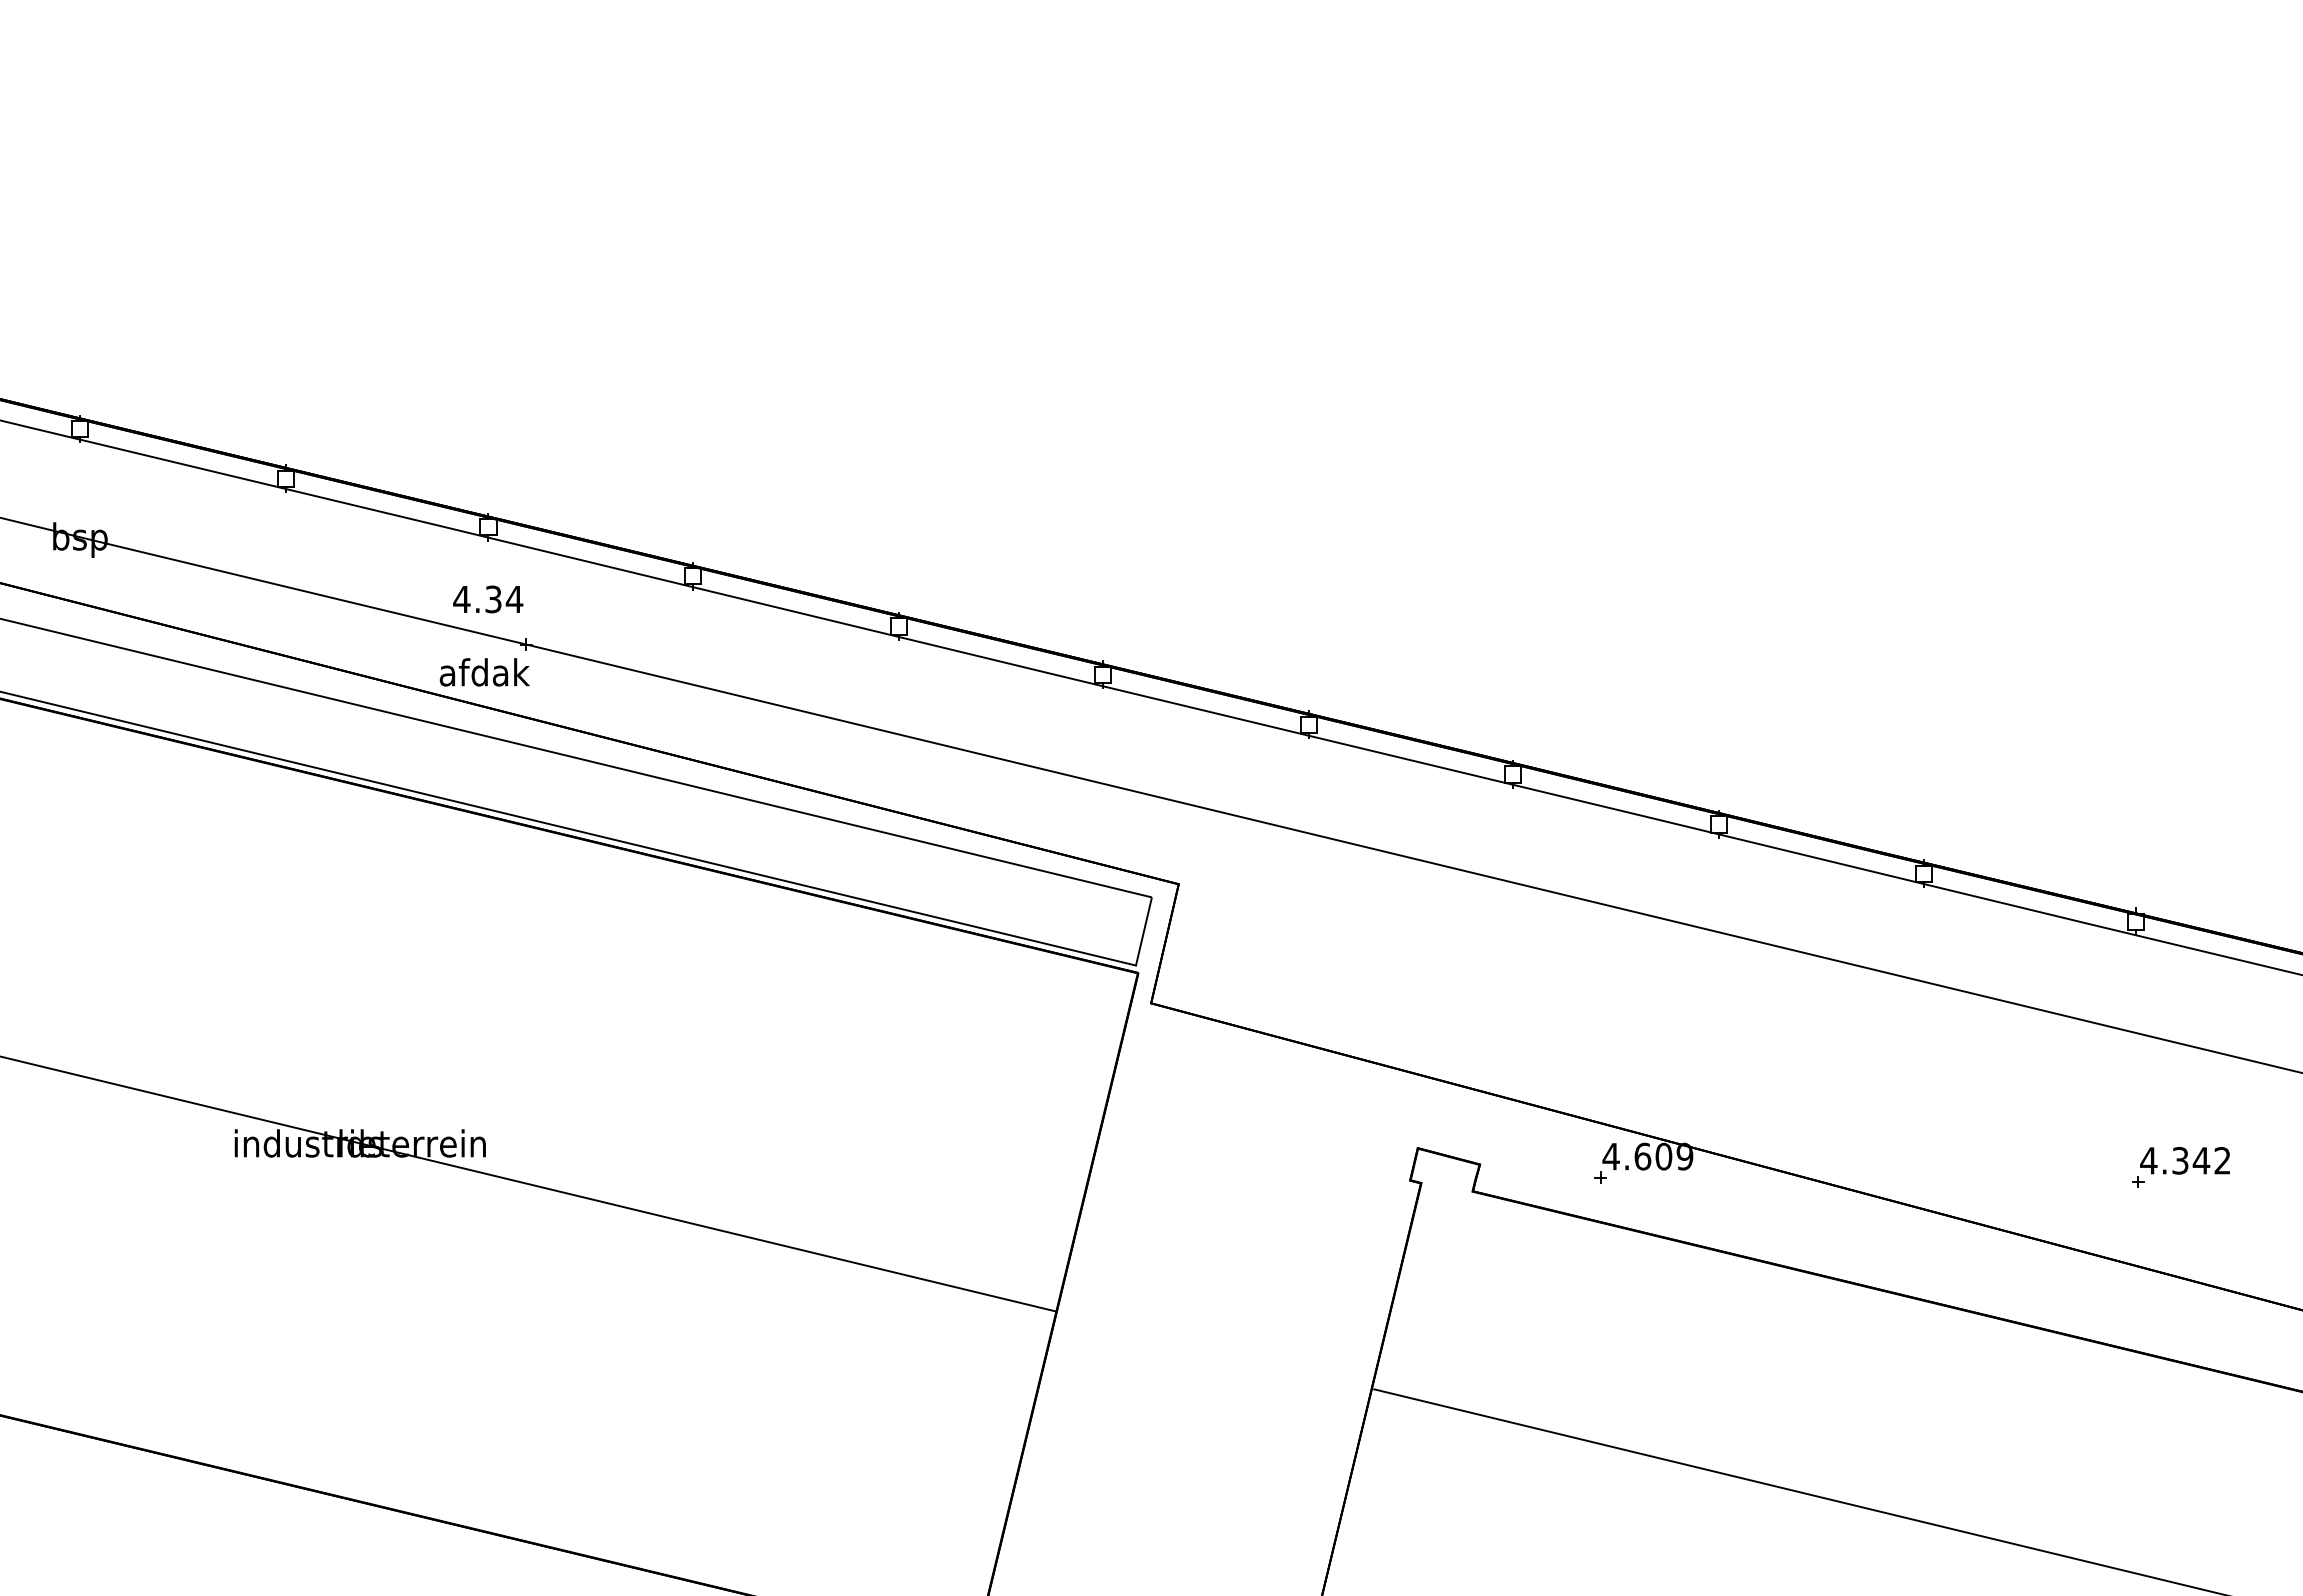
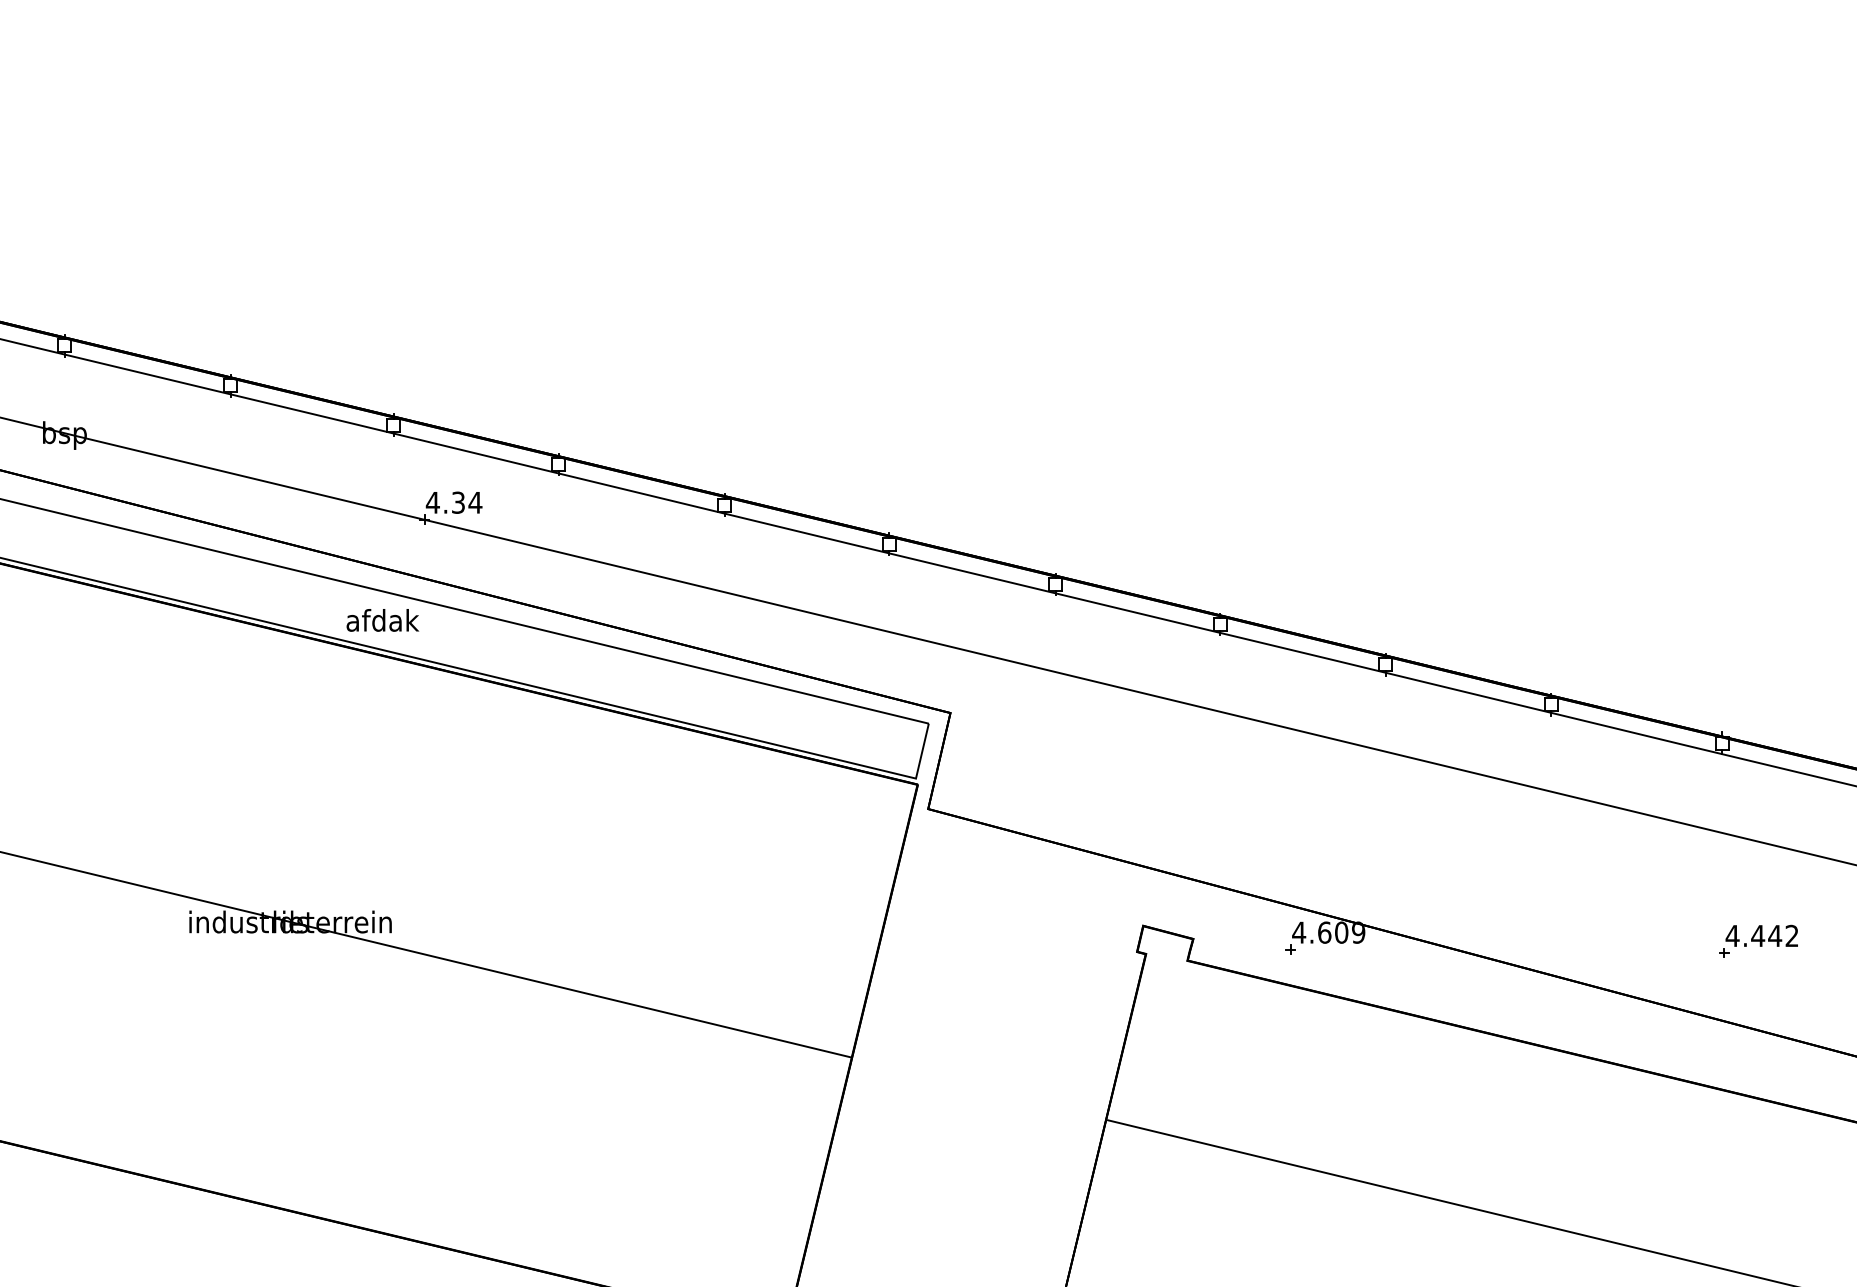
text: (488, 599) -> (454, 502), moved
text: (484, 672) -> (382, 620), moved
text: (2180, 1160) -> (1758, 935), 4.342 -> 4.442

